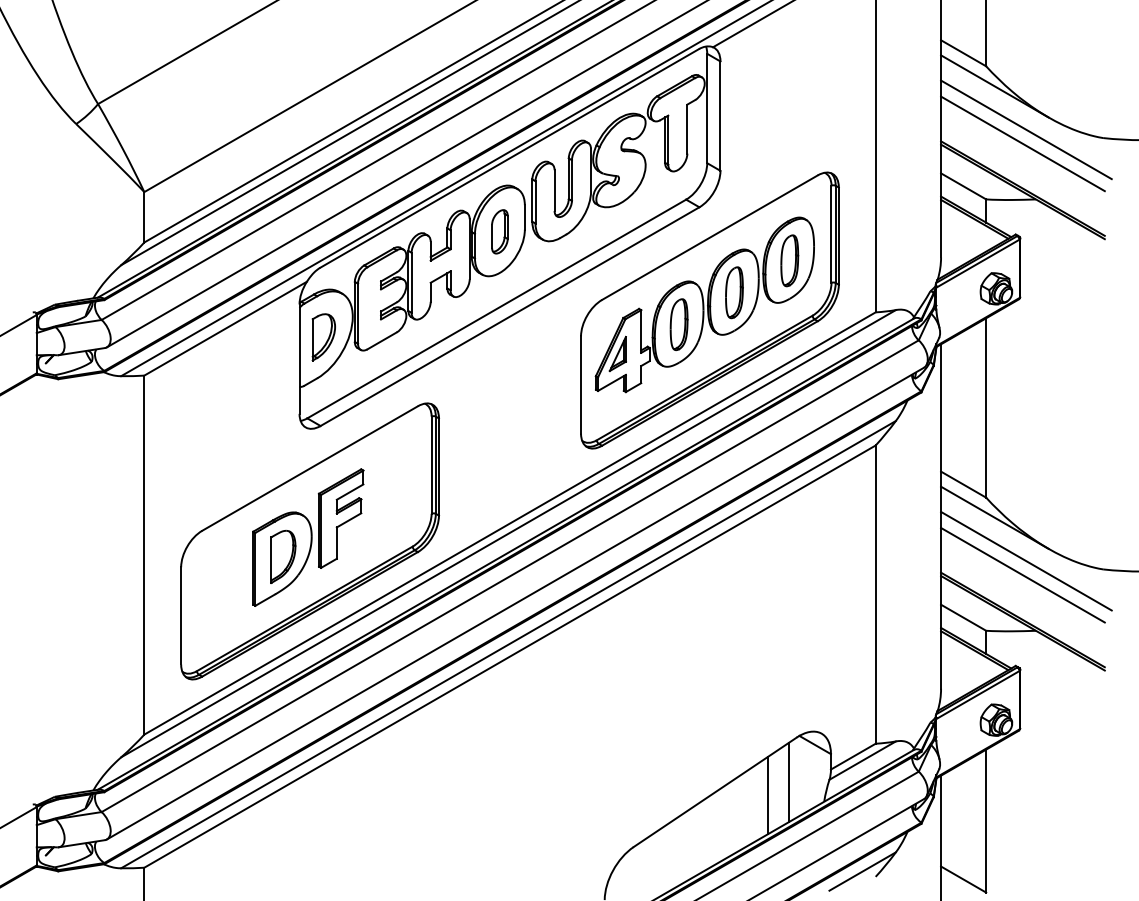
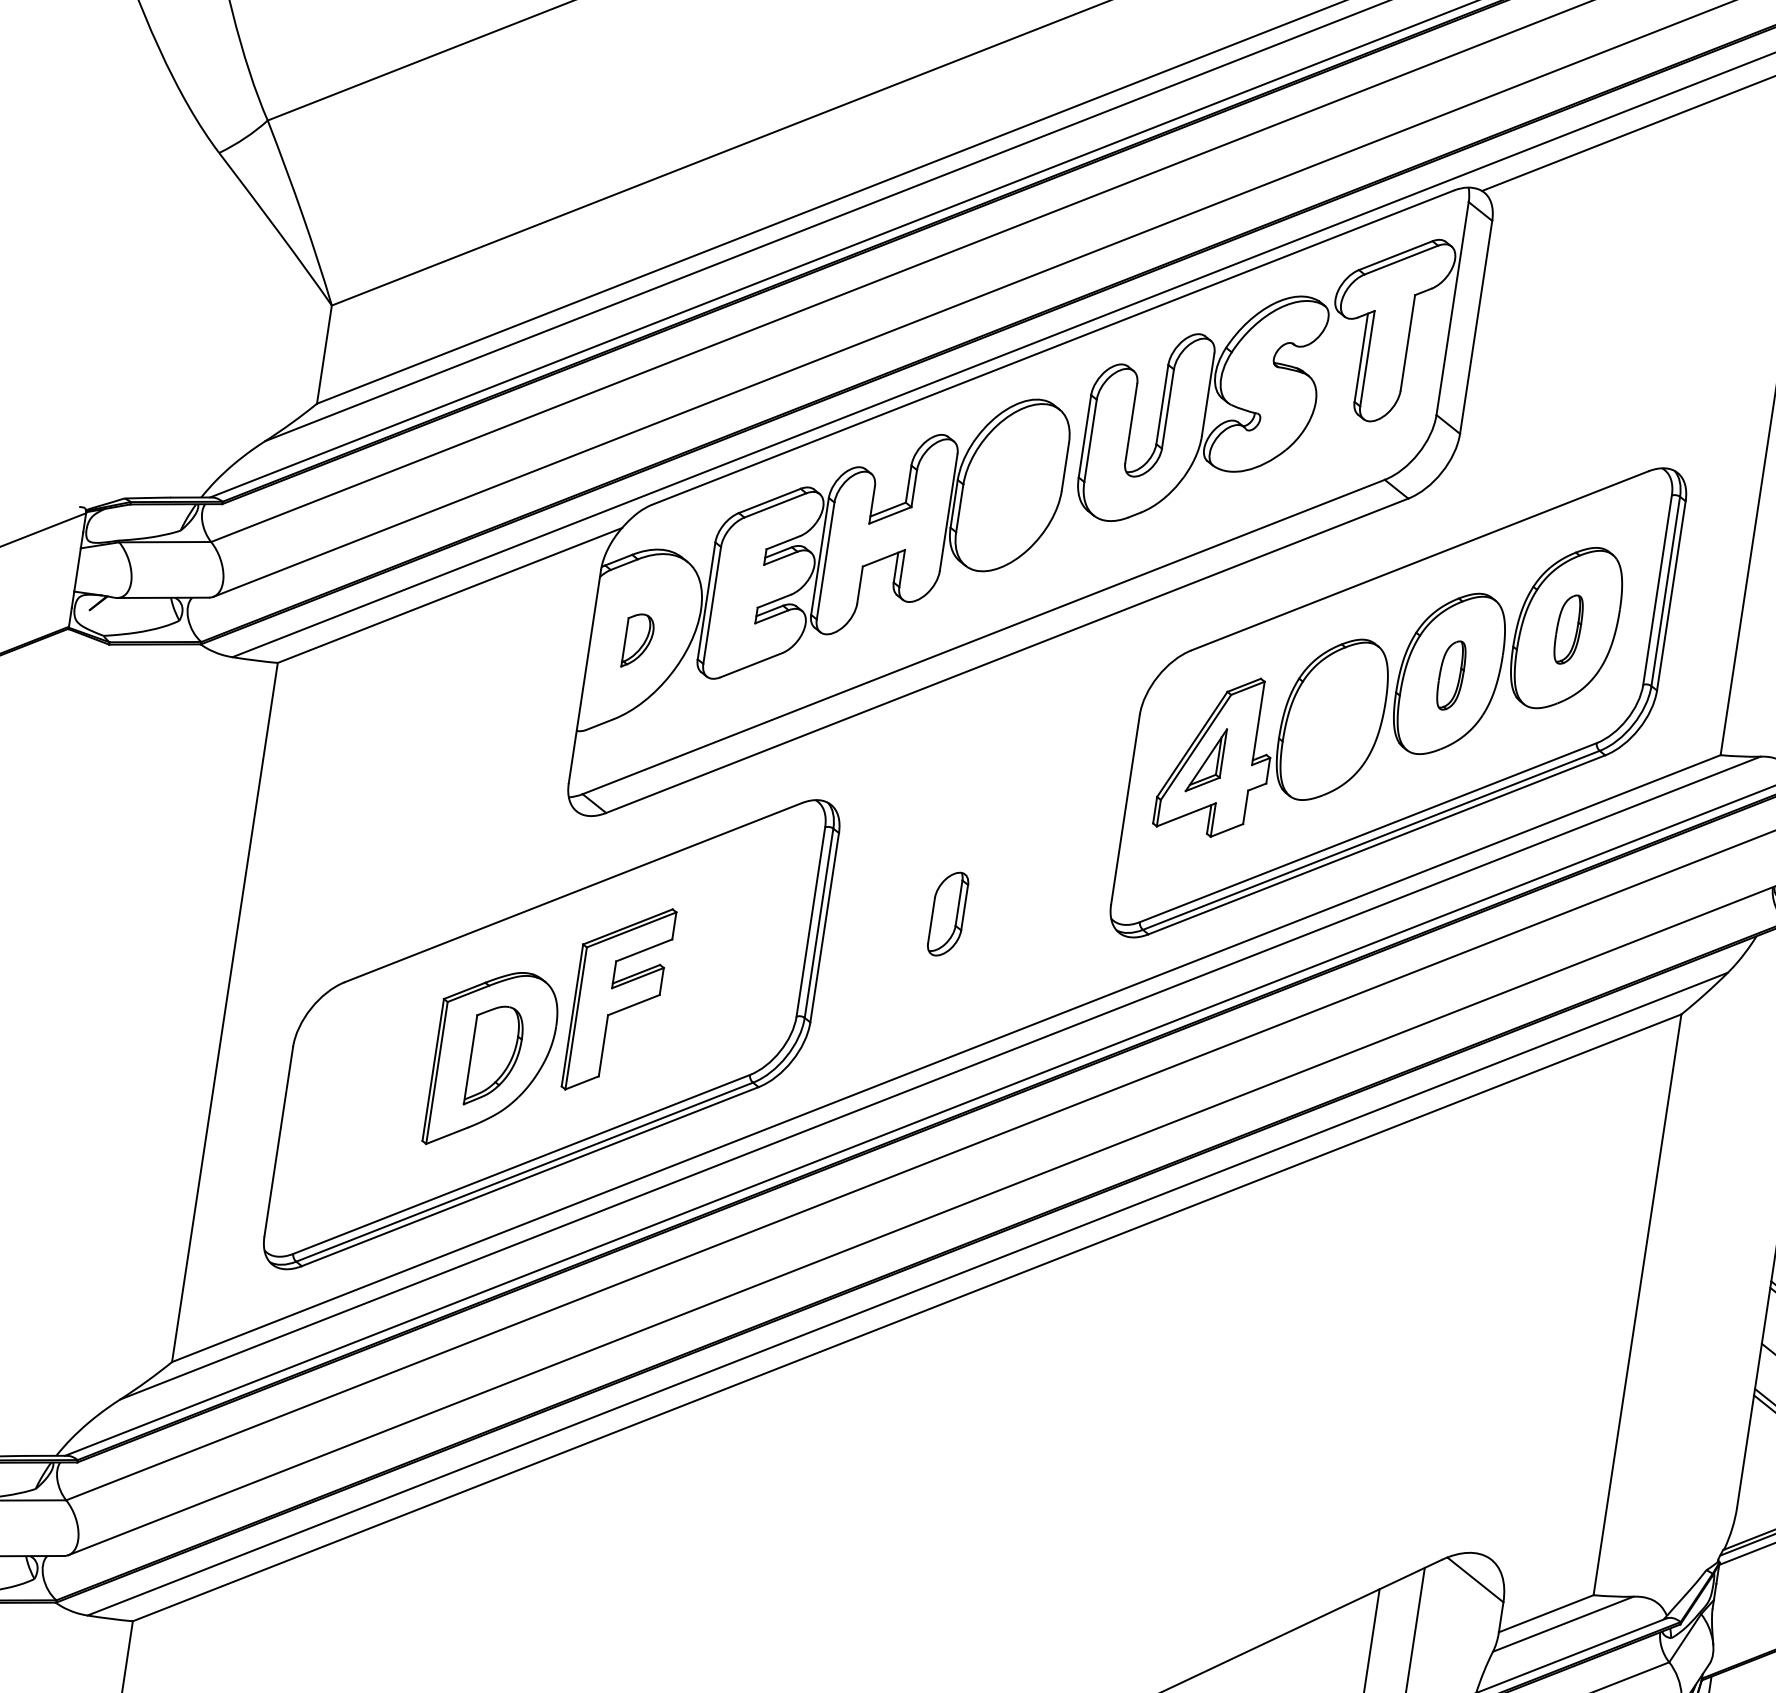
part: (499, 231) -> (947, 913), moved
part: (789, 260) -> (1568, 628), size x0.7
part: (734, 292) -> (1451, 674), size x0.7
part: (678, 324) -> (1333, 720), removed
part: (323, 337) -> (637, 641), size x0.6

